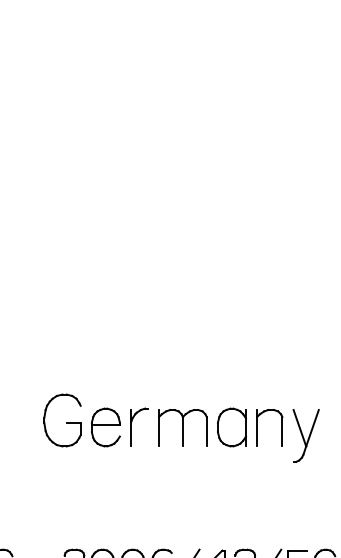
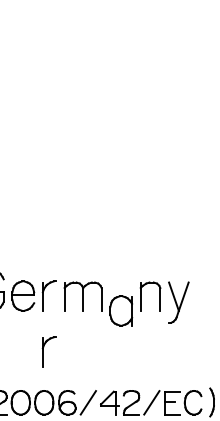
part: (231, 427) -> (120, 310), moved
part: (131, 498) -> (43, 351), added

